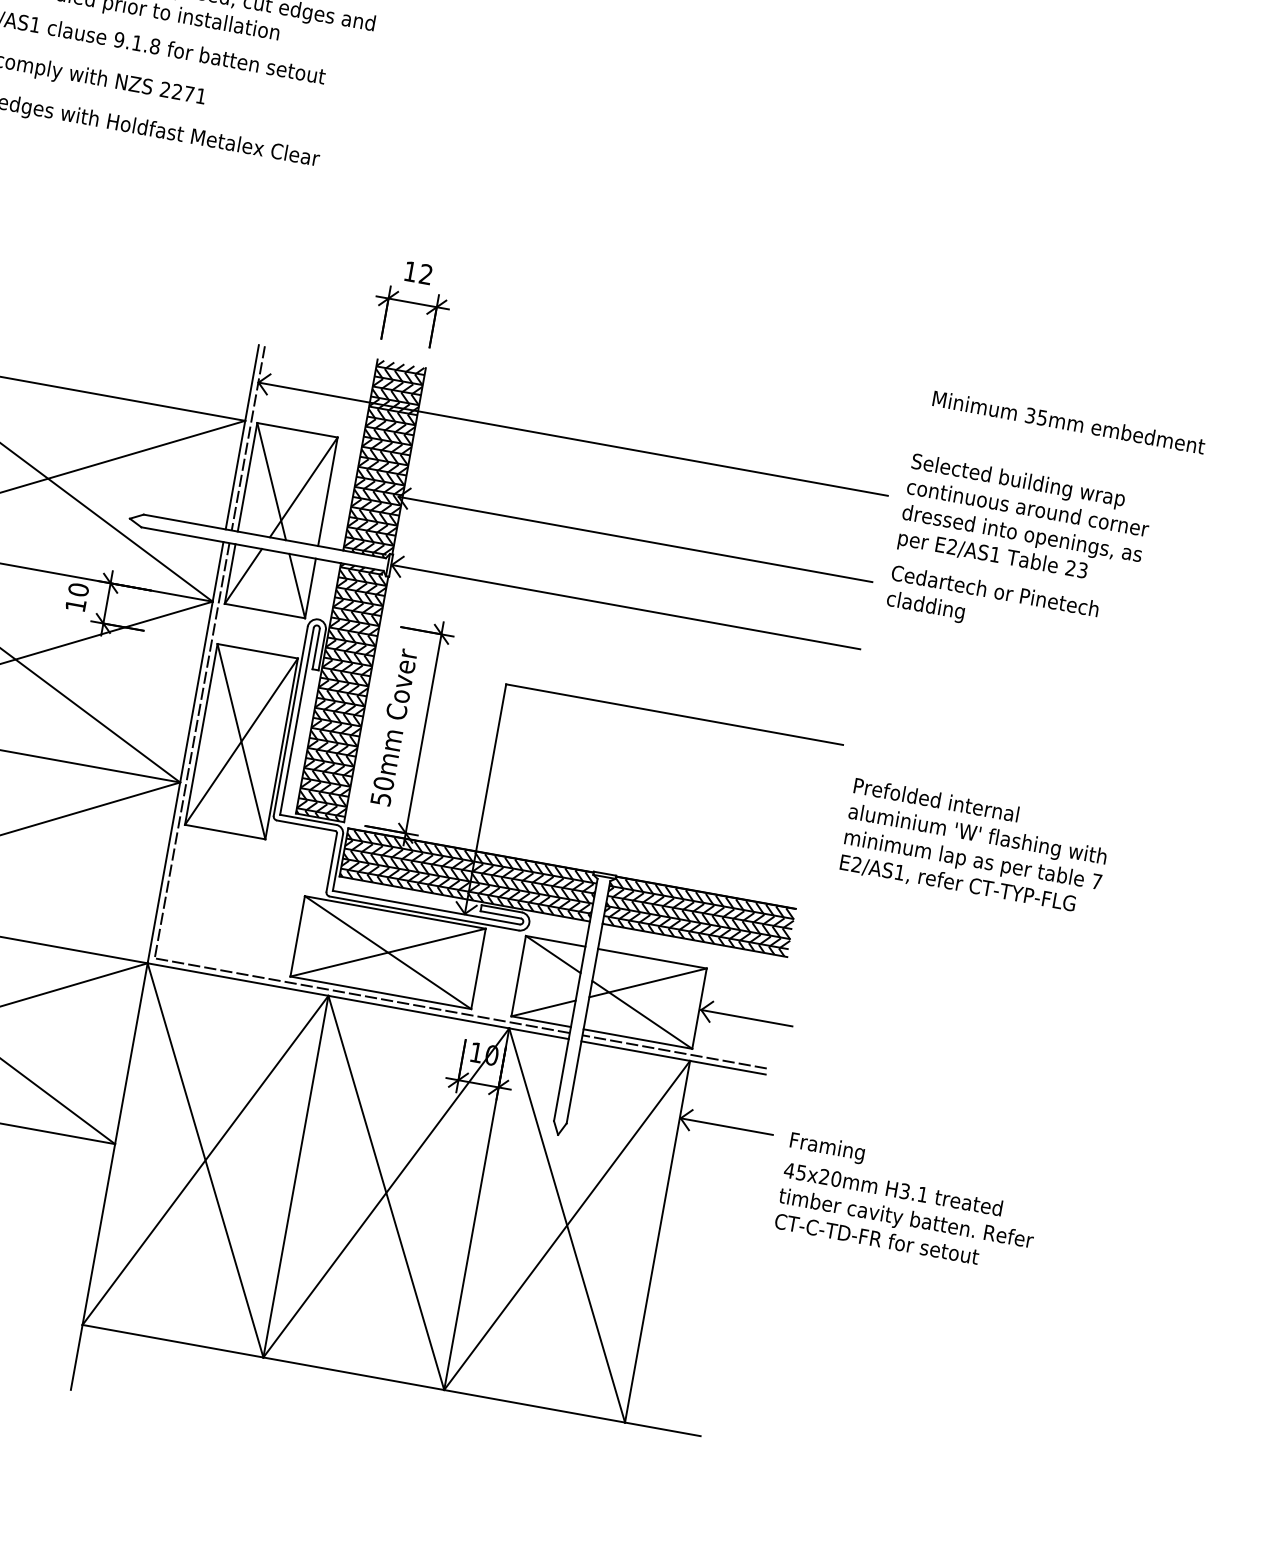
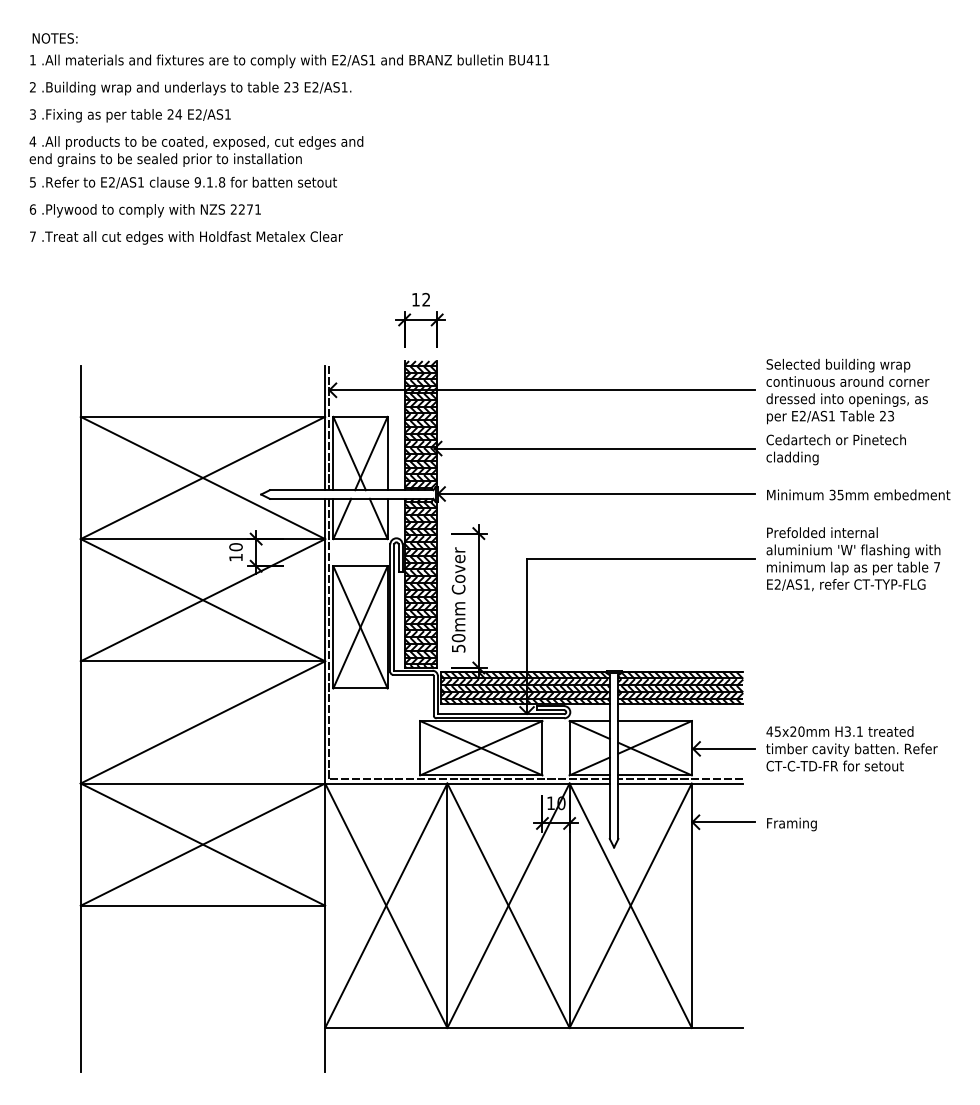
text: (1068, 421) -> (858, 494), moved
text: (975, 847) -> (853, 559), moved
text: (905, 1217) -> (851, 748), moved

